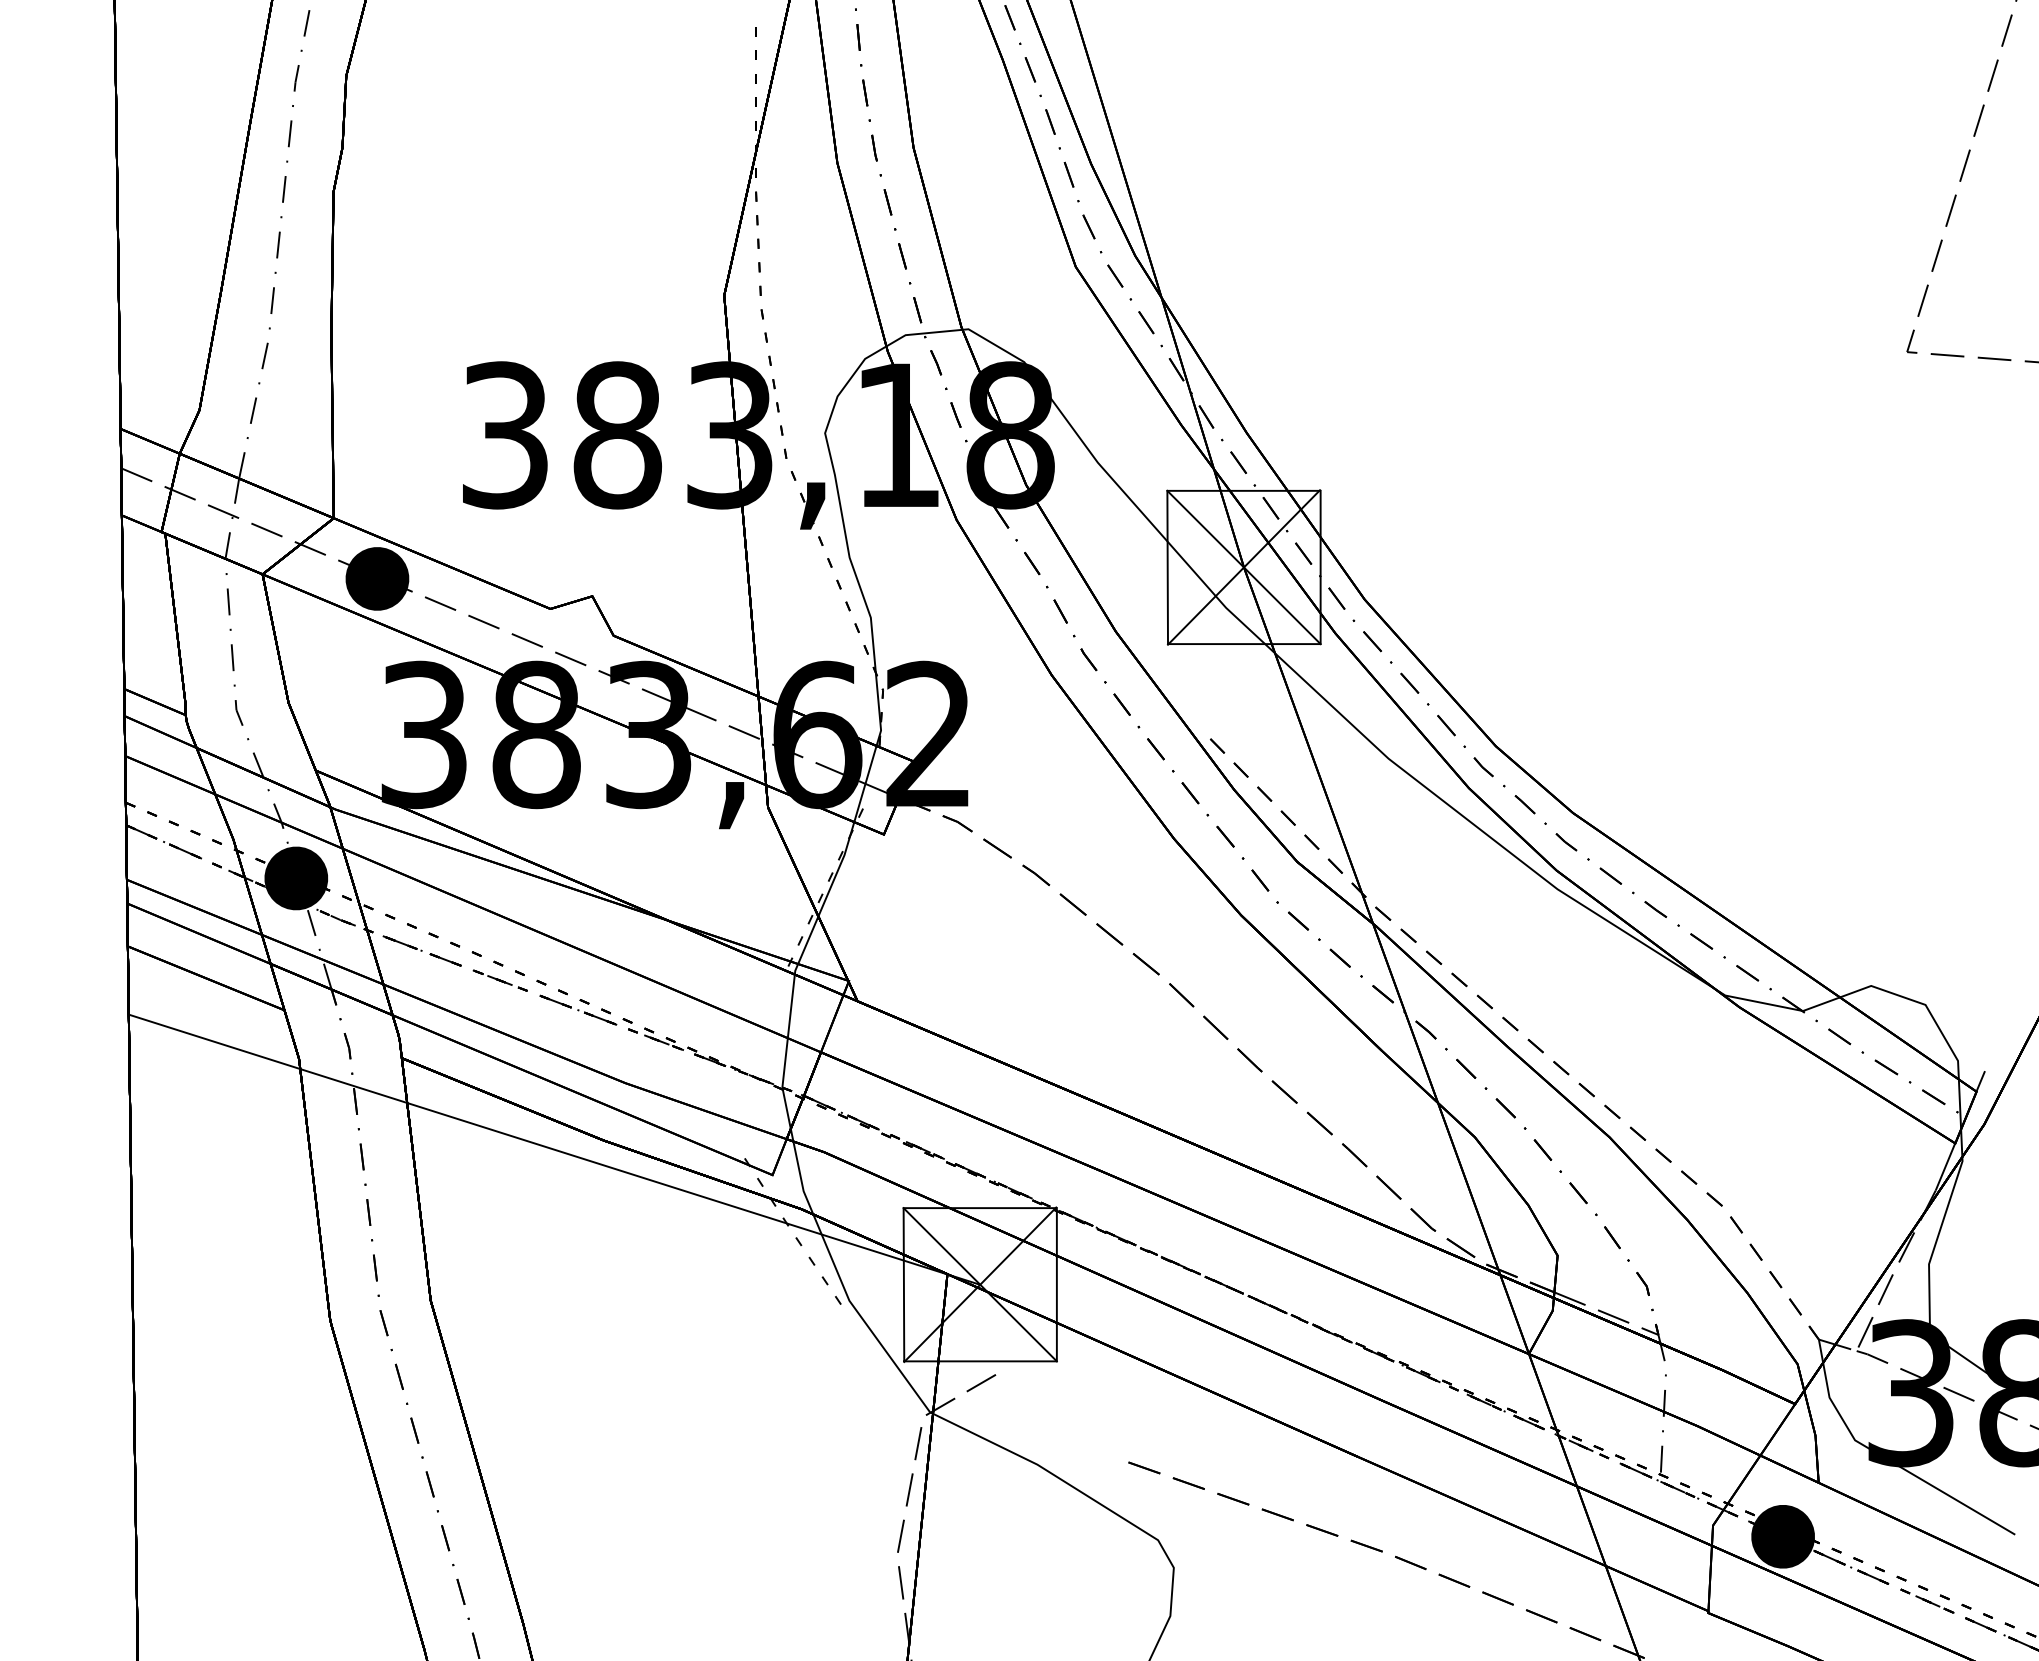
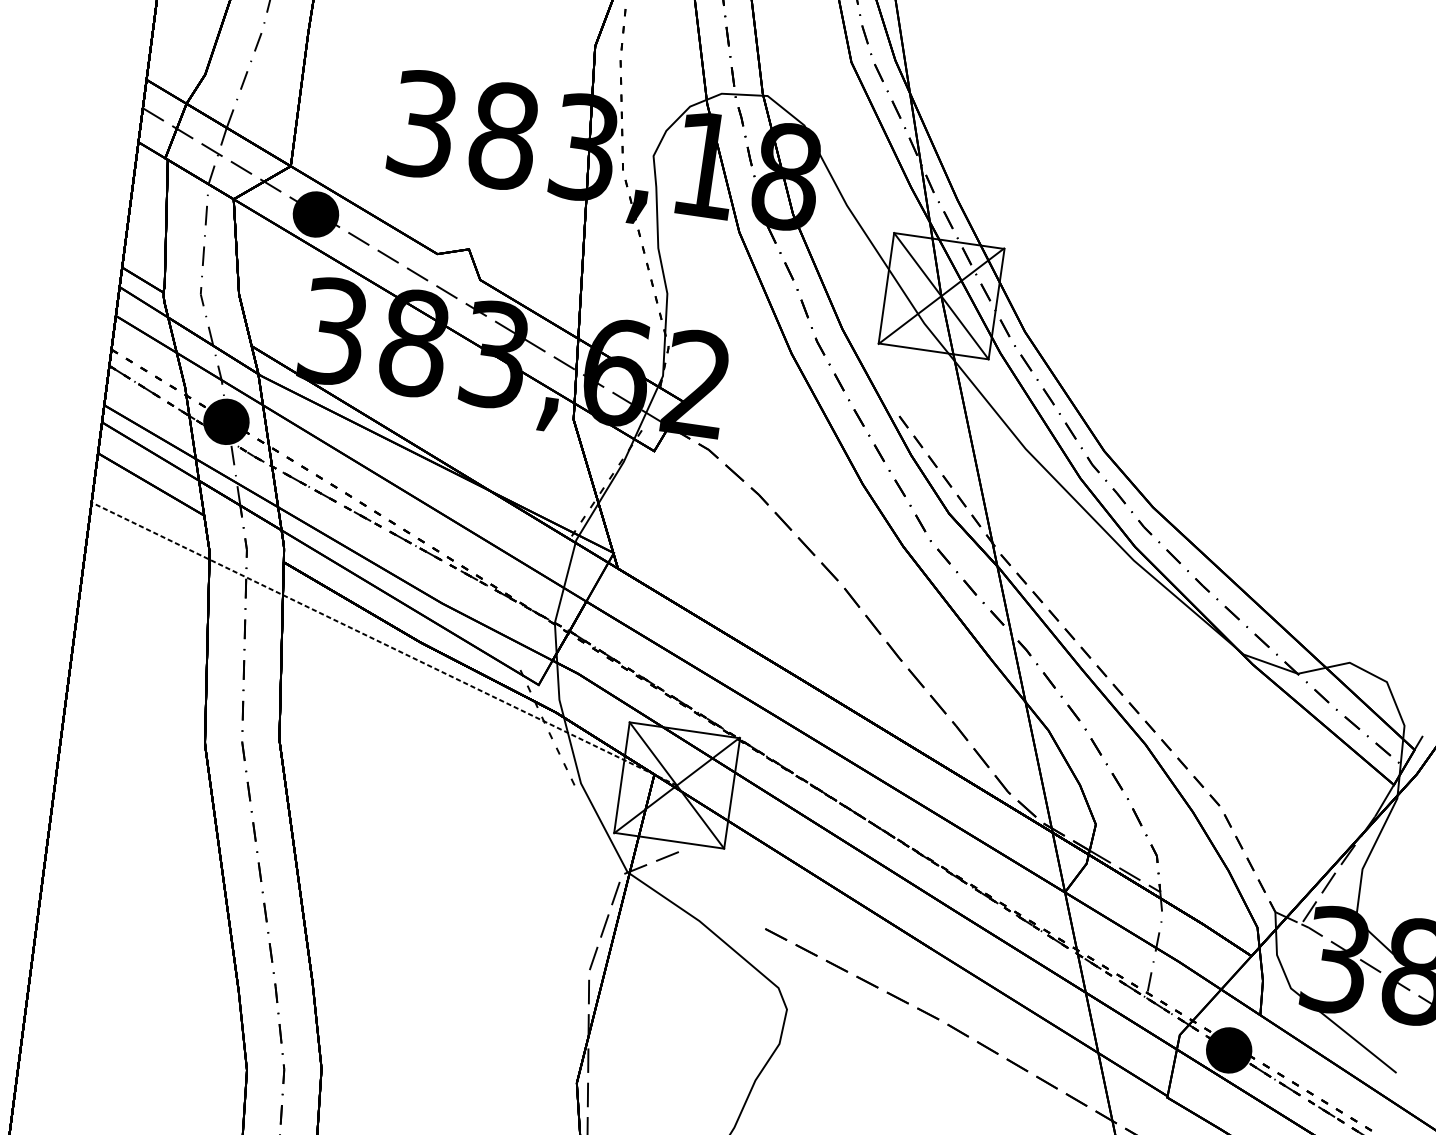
line: (554, 1149) -> (384, 643), solid -> dashed

